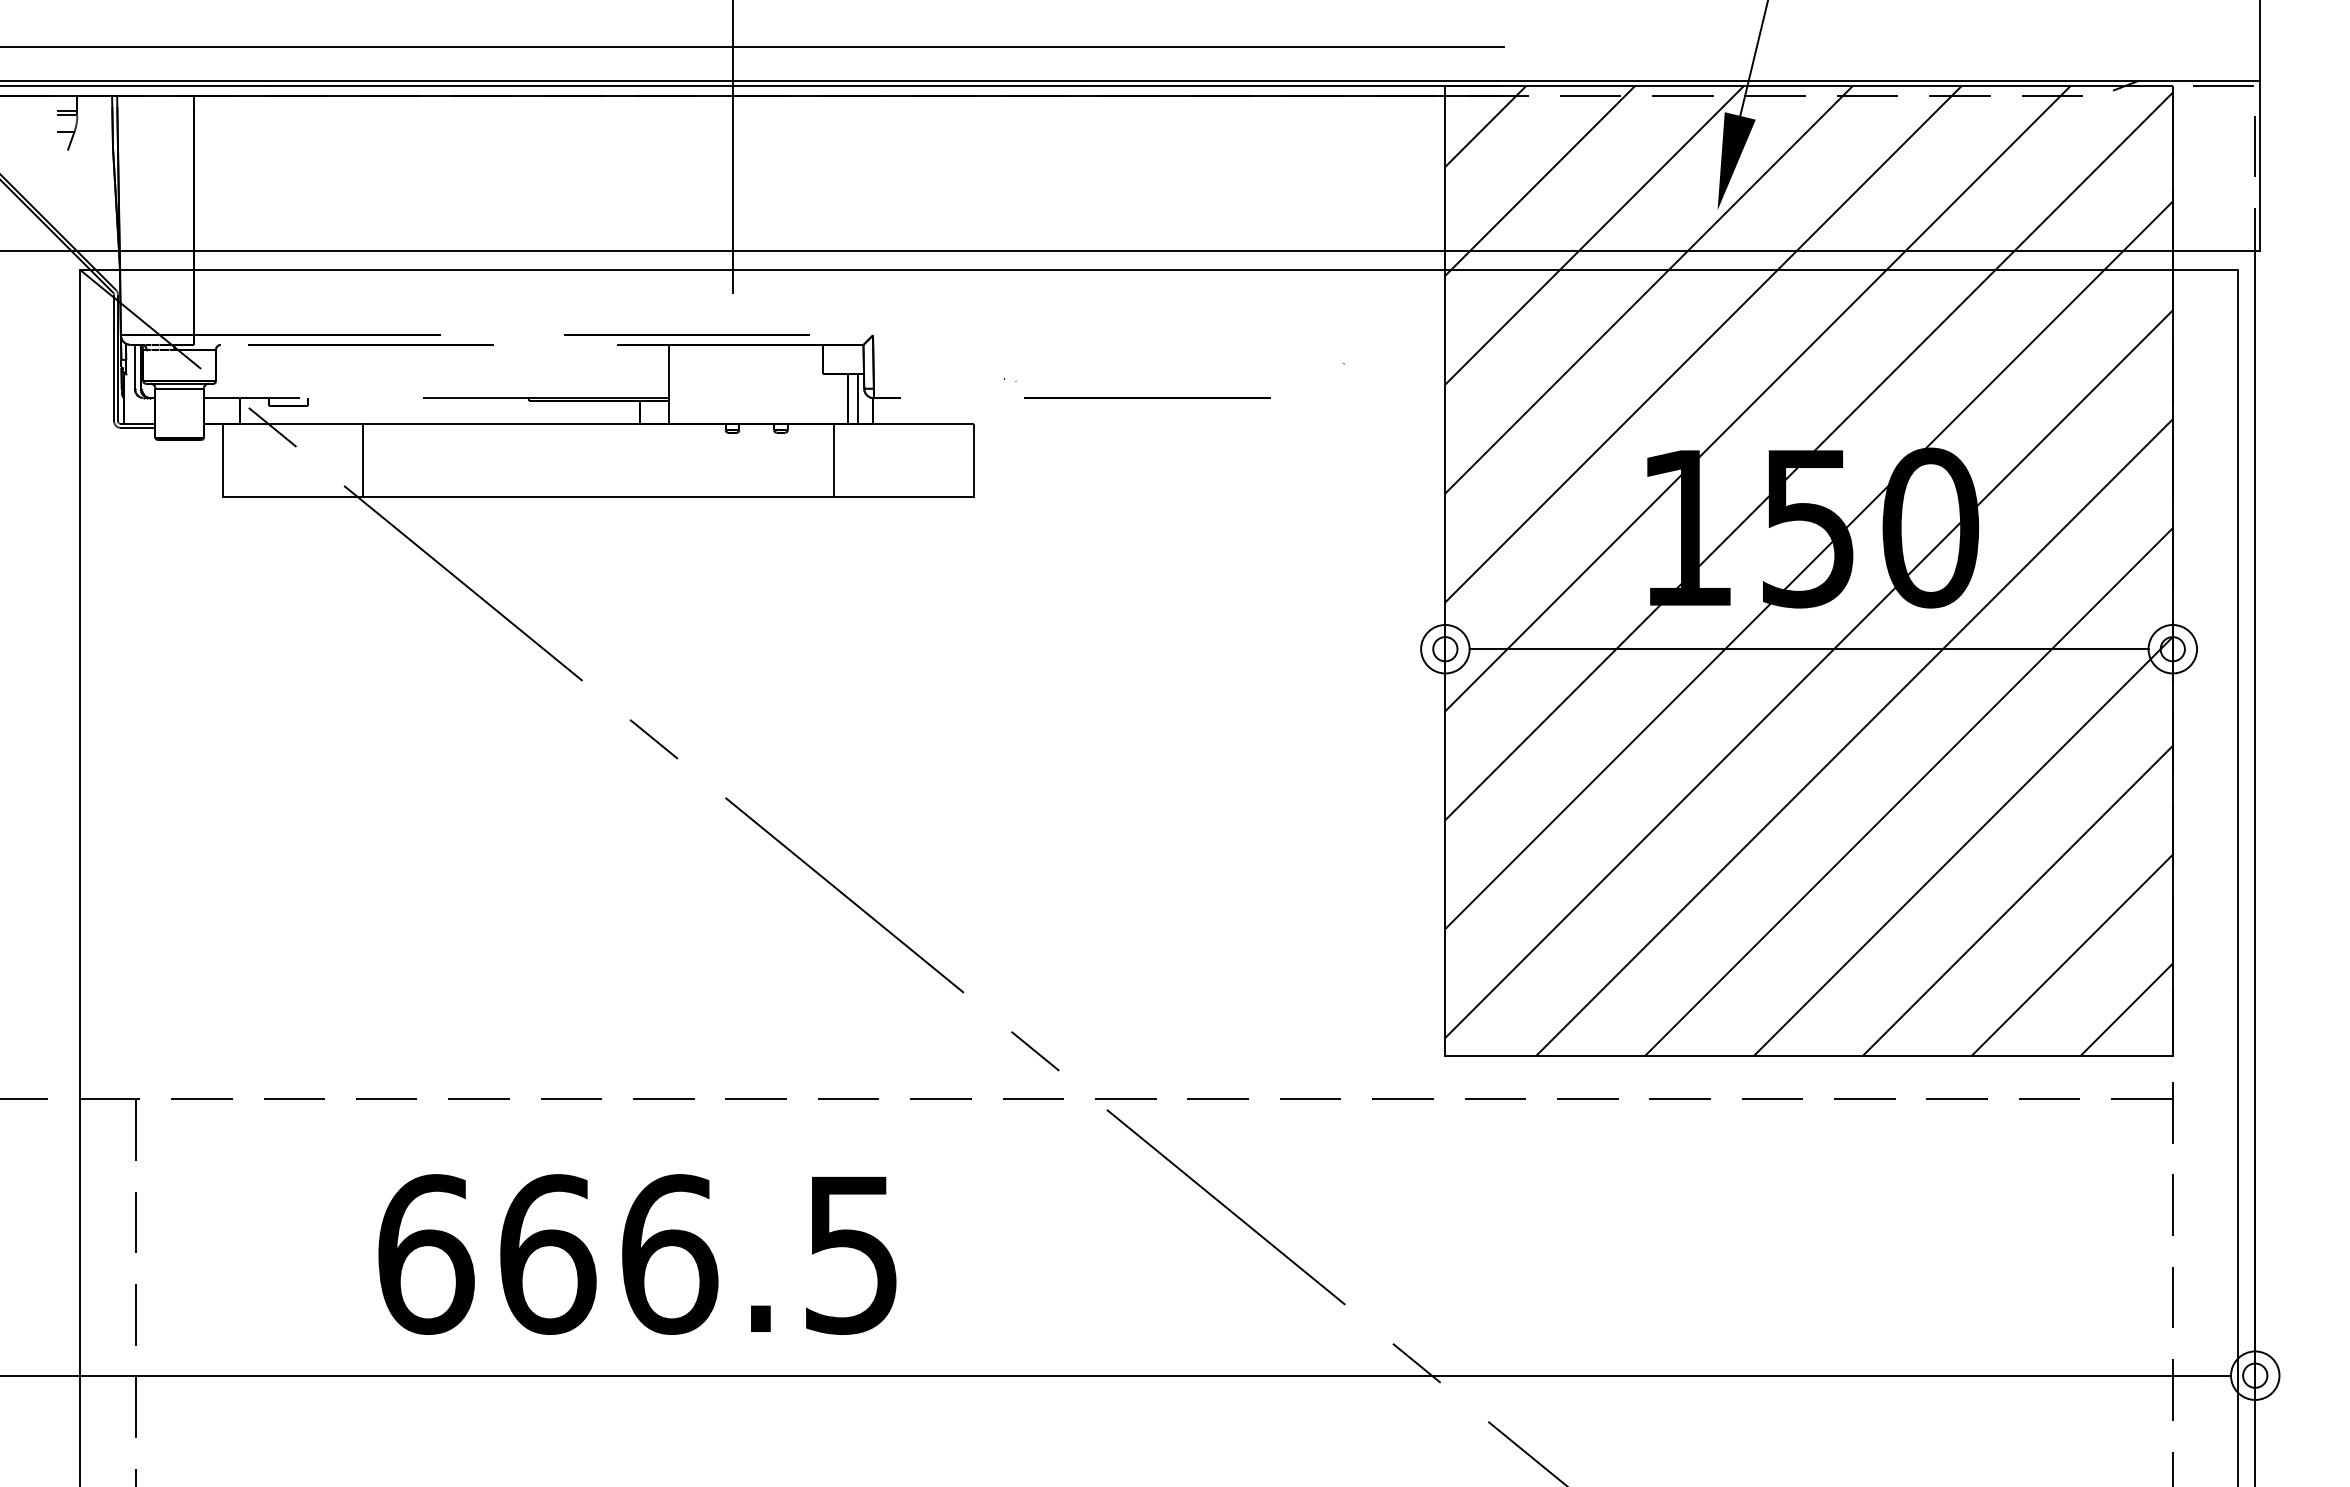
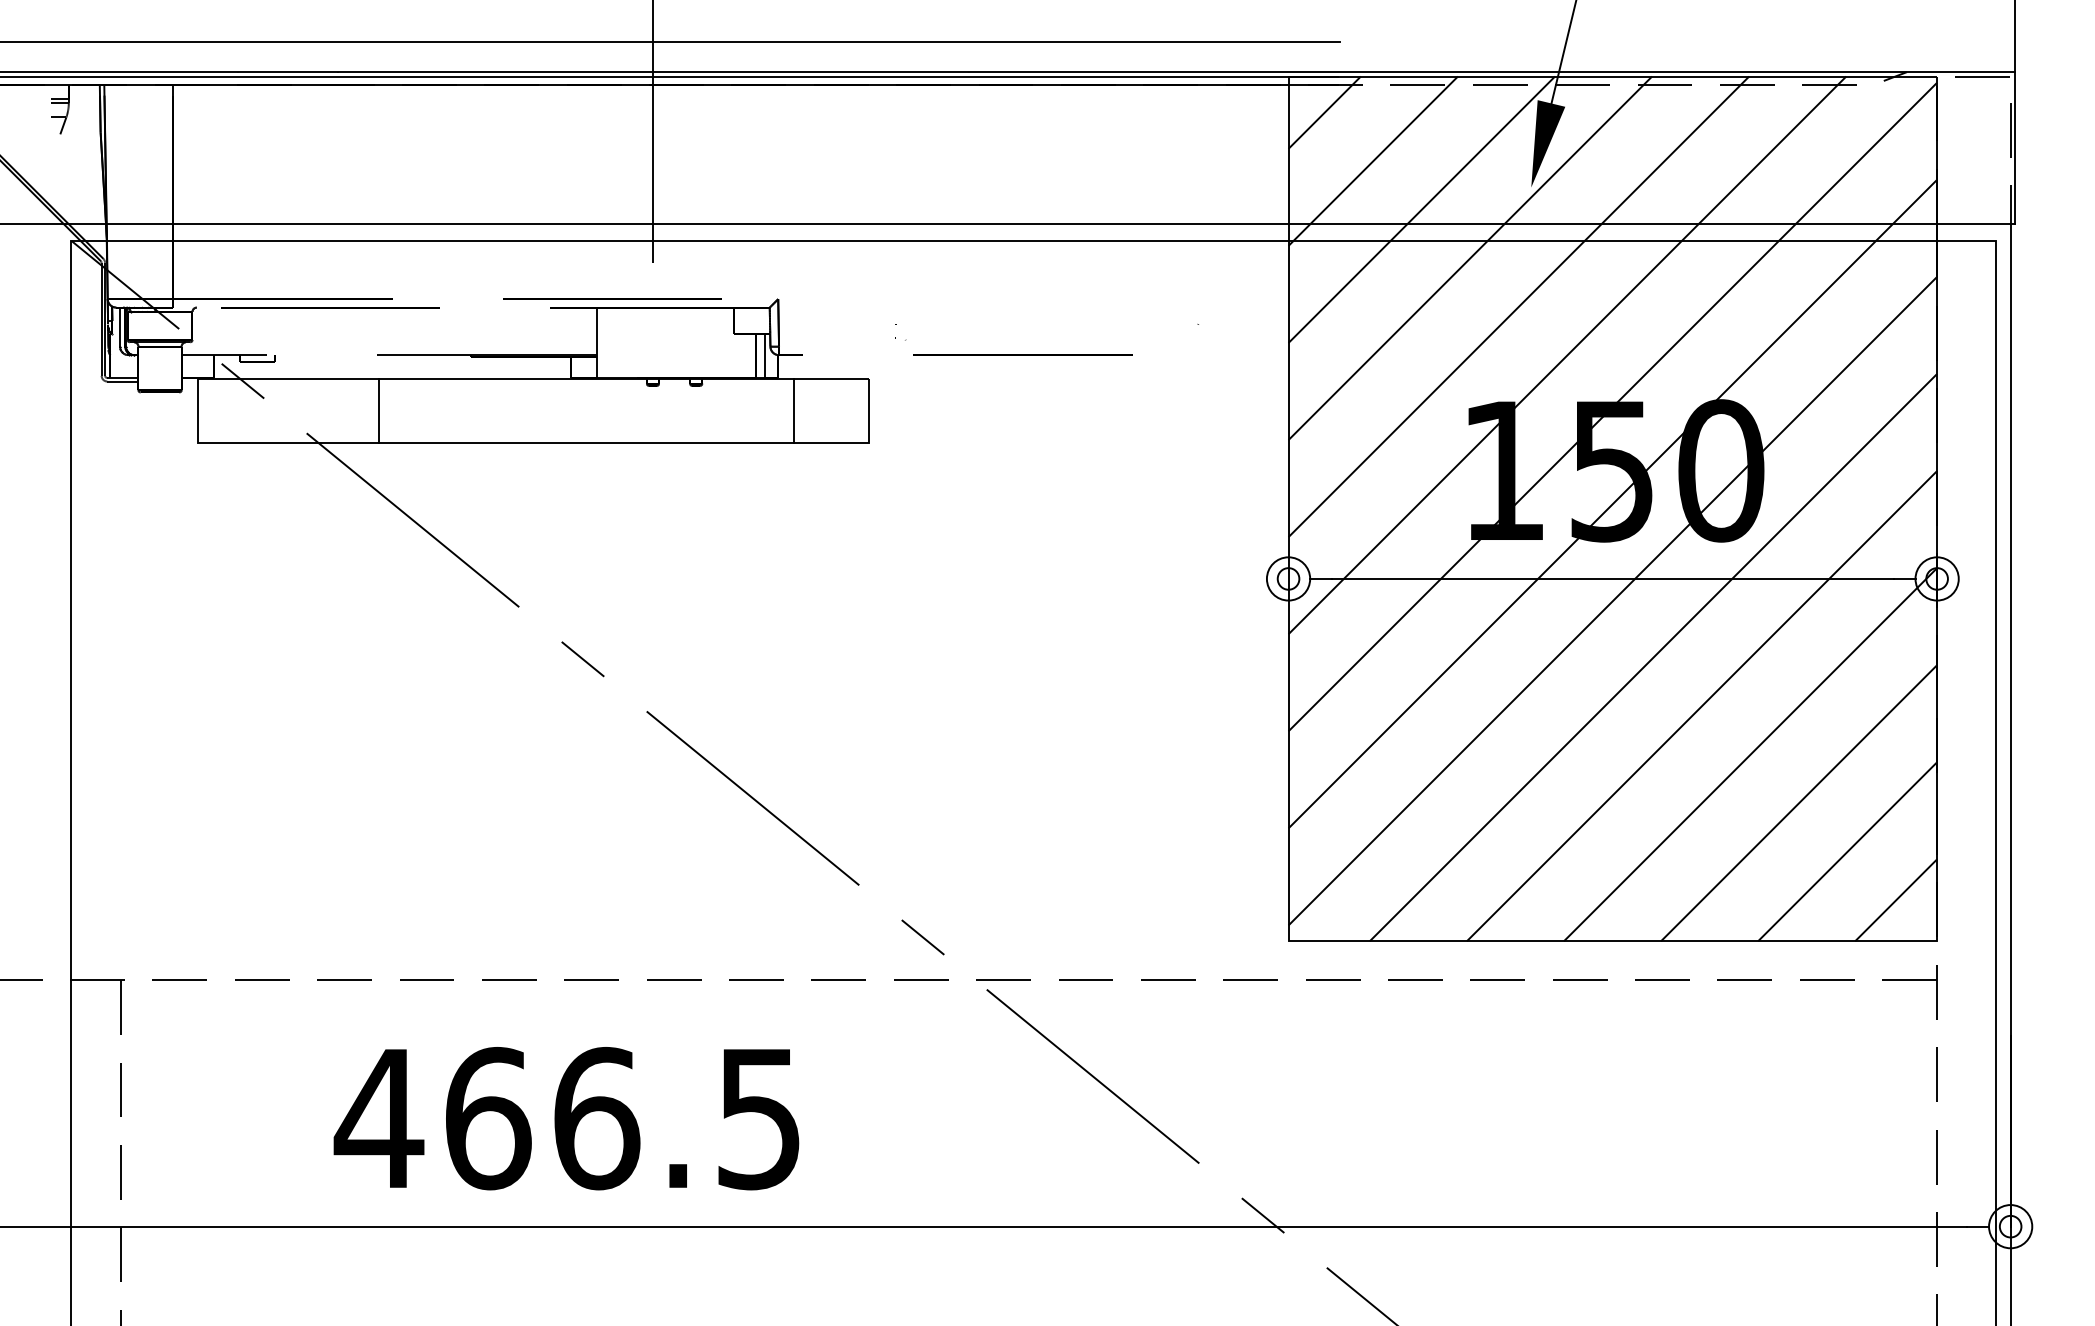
line: (363, 460) -> (379, 410), moved
line: (833, 460) -> (793, 410), moved
text: (425, 1254) -> (379, 1118), 666.5 -> 466.5

